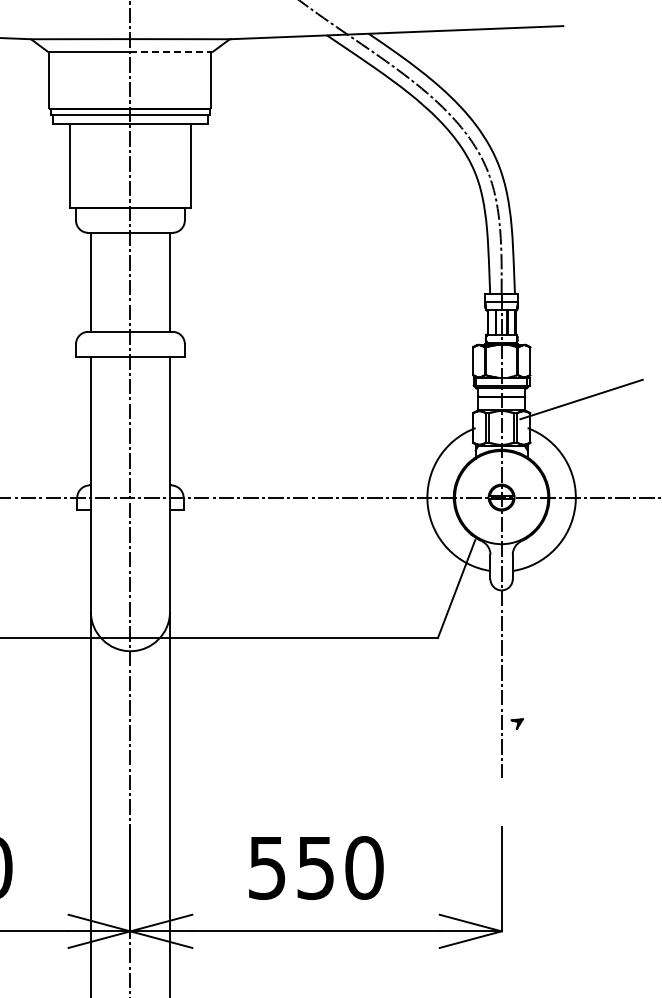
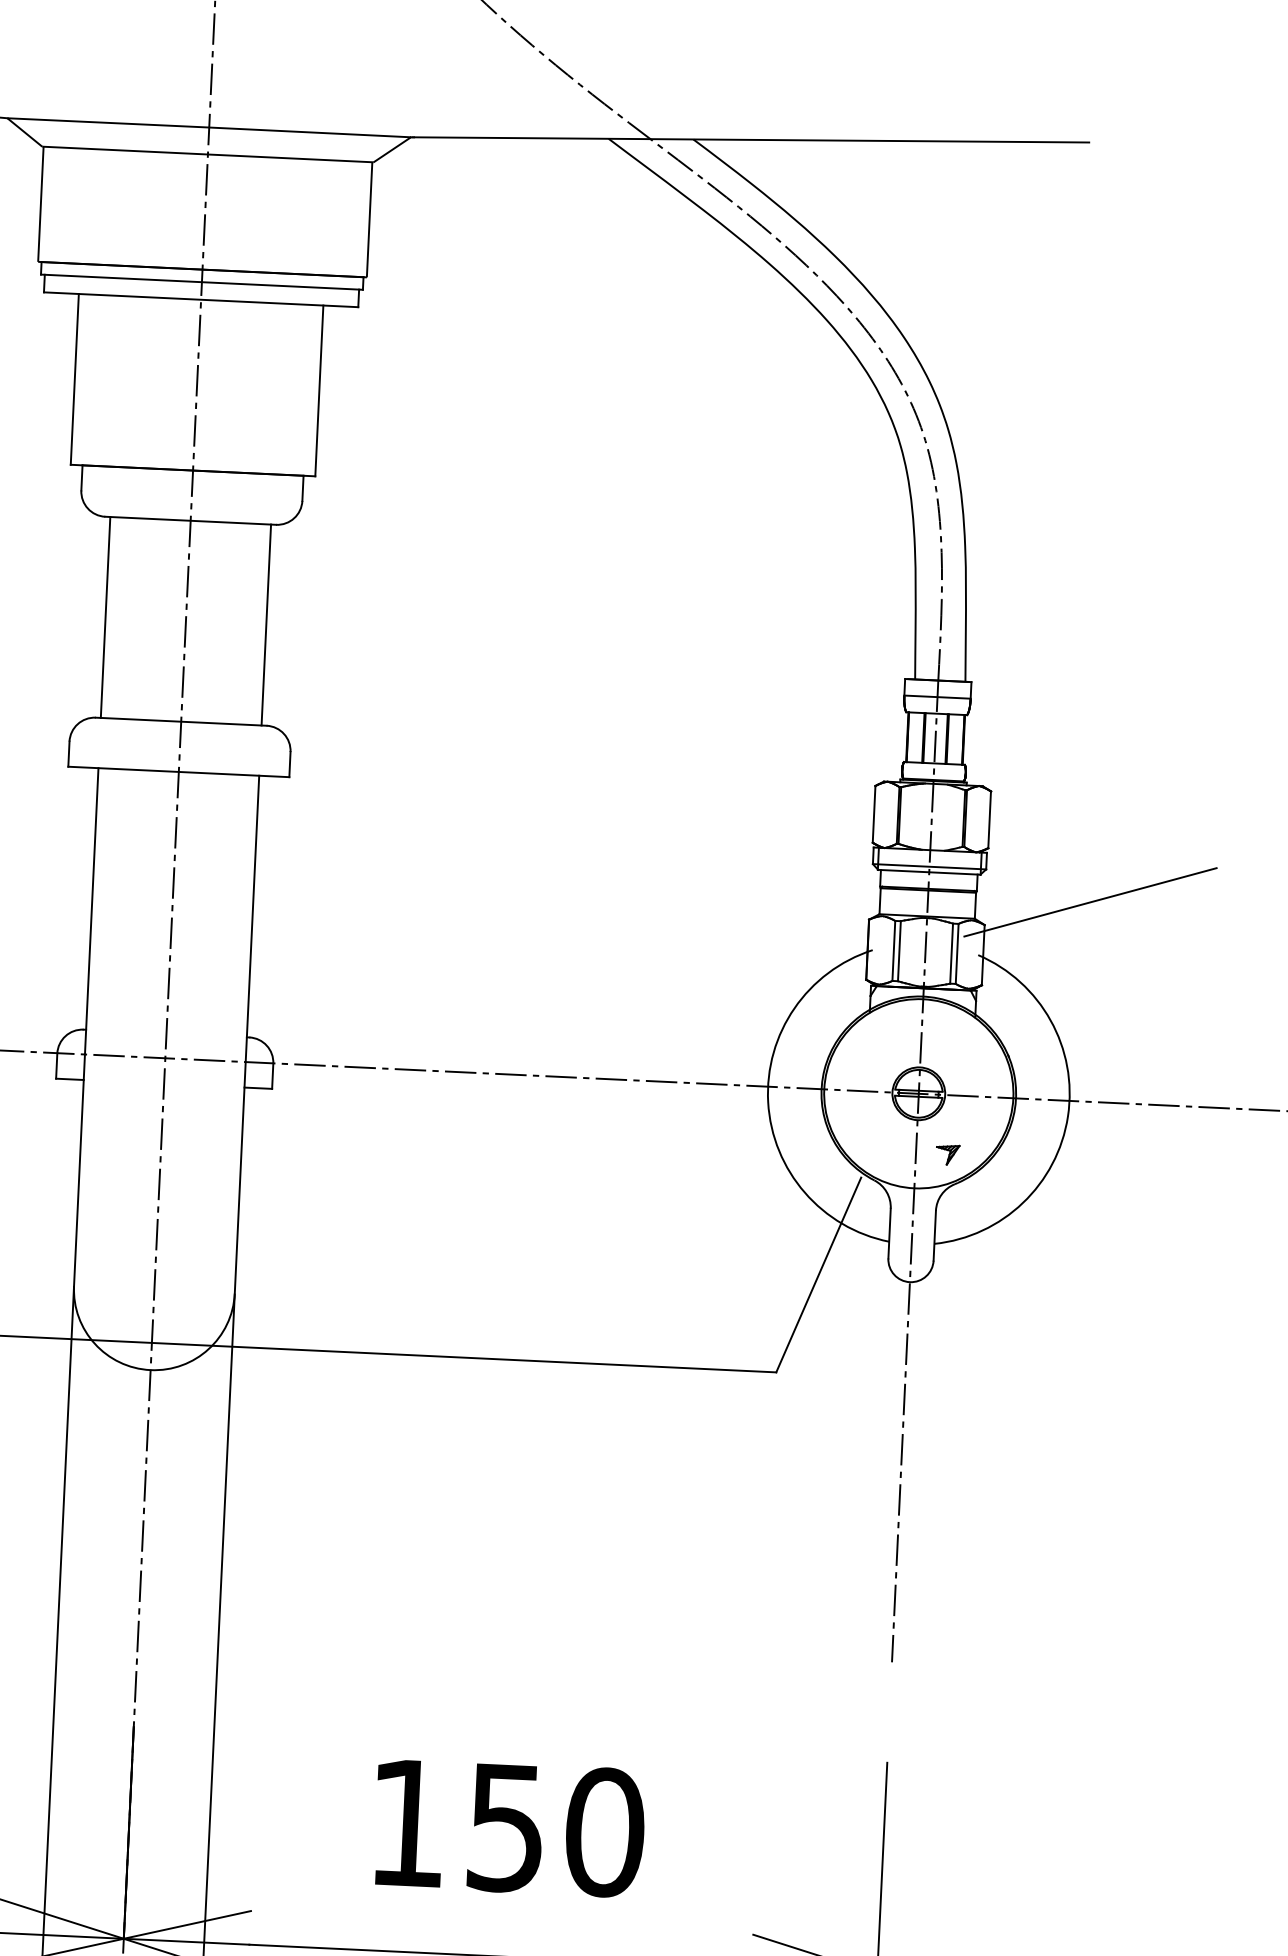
line: (171, 52) -> (291, 158), dashed -> solid
part: (516, 723) -> (946, 1153), moved
text: (267, 868) -> (408, 1824), 550 -> 150

